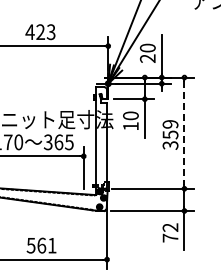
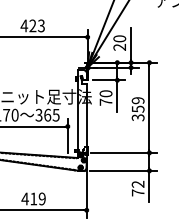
text: (130, 126) -> (105, 102), 10 -> 70
line: (184, 133) -> (149, 108), dashed -> solid
text: (41, 245) -> (33, 198), 561 -> 419

